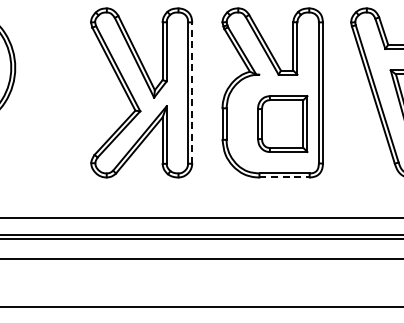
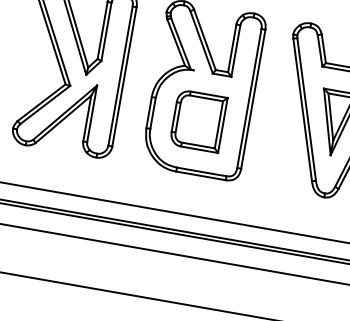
line: (192, 93) -> (124, 77), dashed -> solid
part: (282, 124) -> (198, 121), moved
line: (285, 177) -> (201, 176), dashed -> solid

